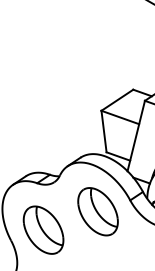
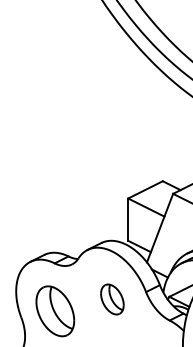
part: (98, 211) -> (112, 299), size x0.6

